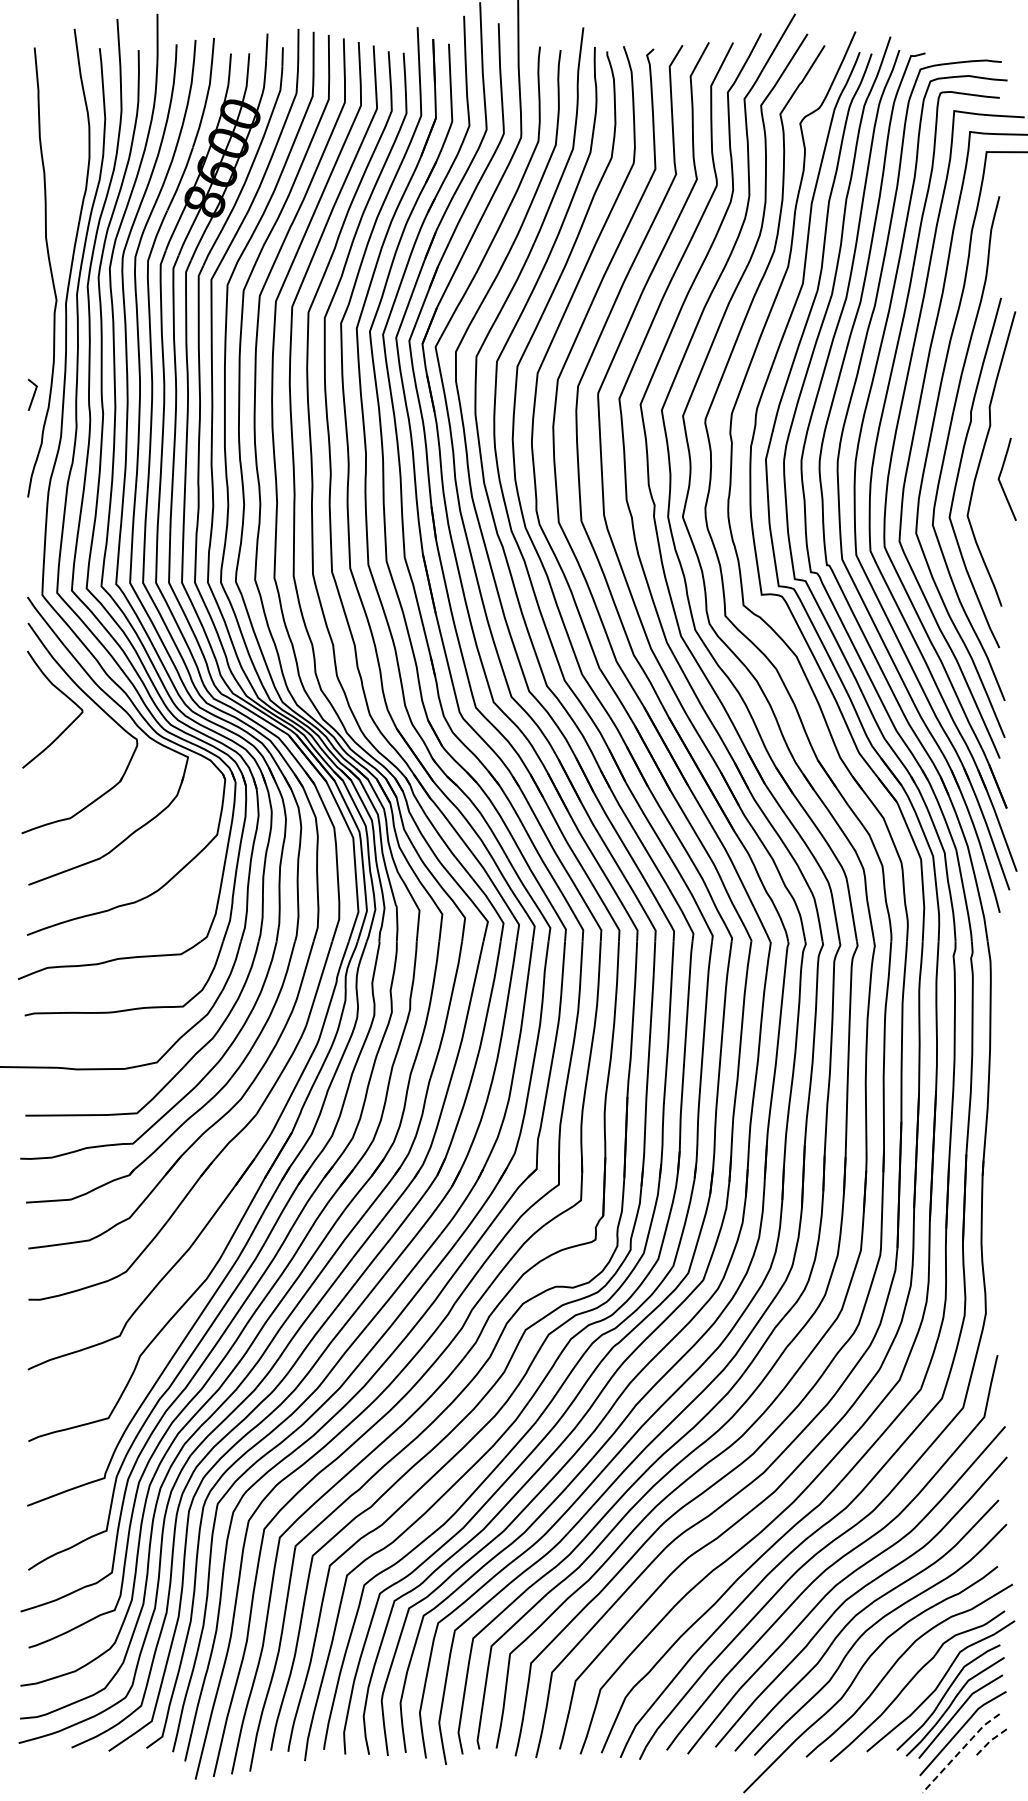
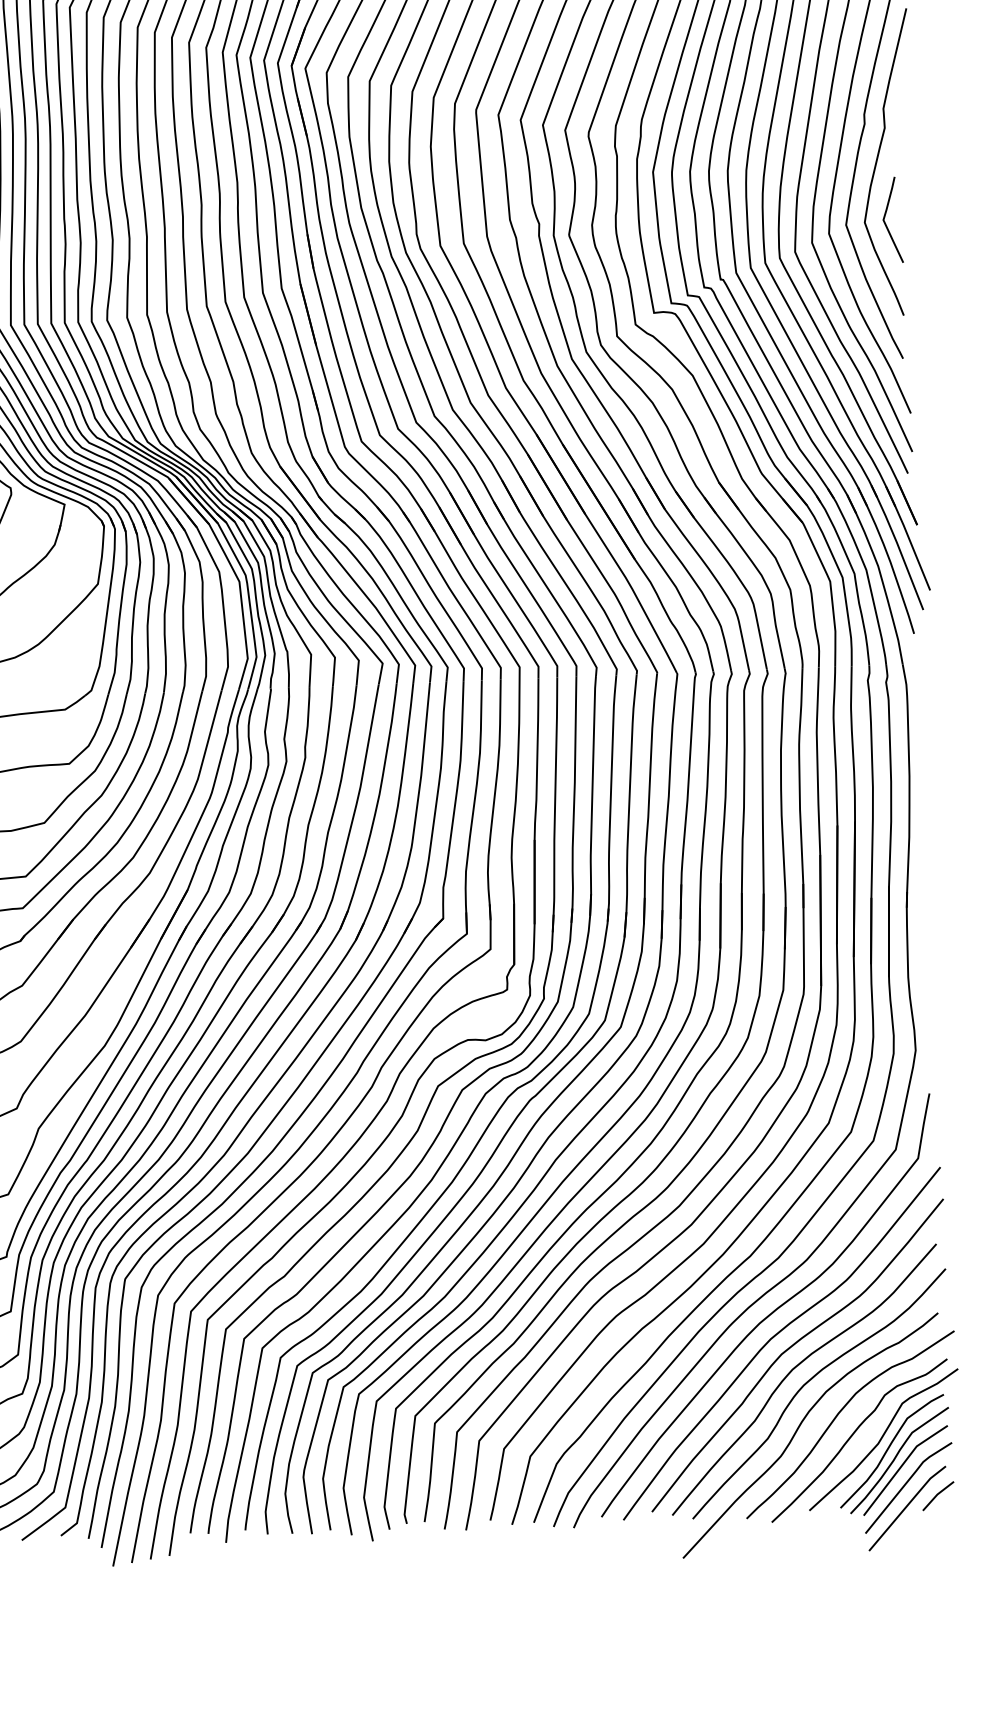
curve: (1000, 477) -> (885, 218), moved
line: (990, 1740) -> (937, 1494), dashed -> solid
line: (960, 1751) -> (906, 1506), dashed -> solid

